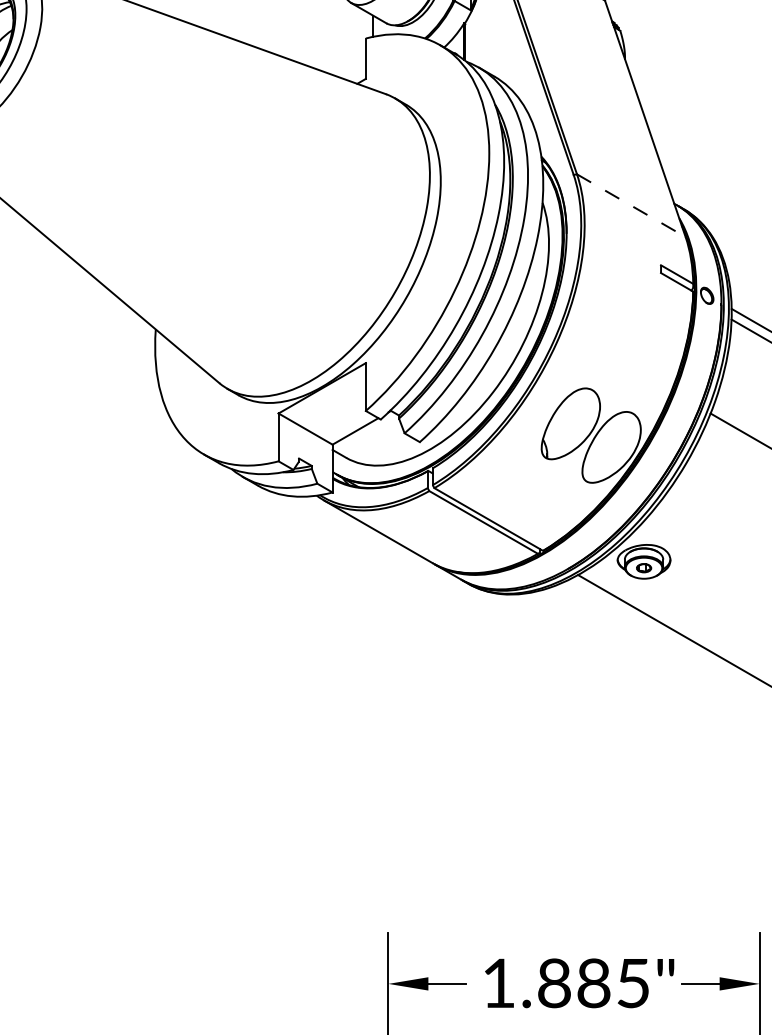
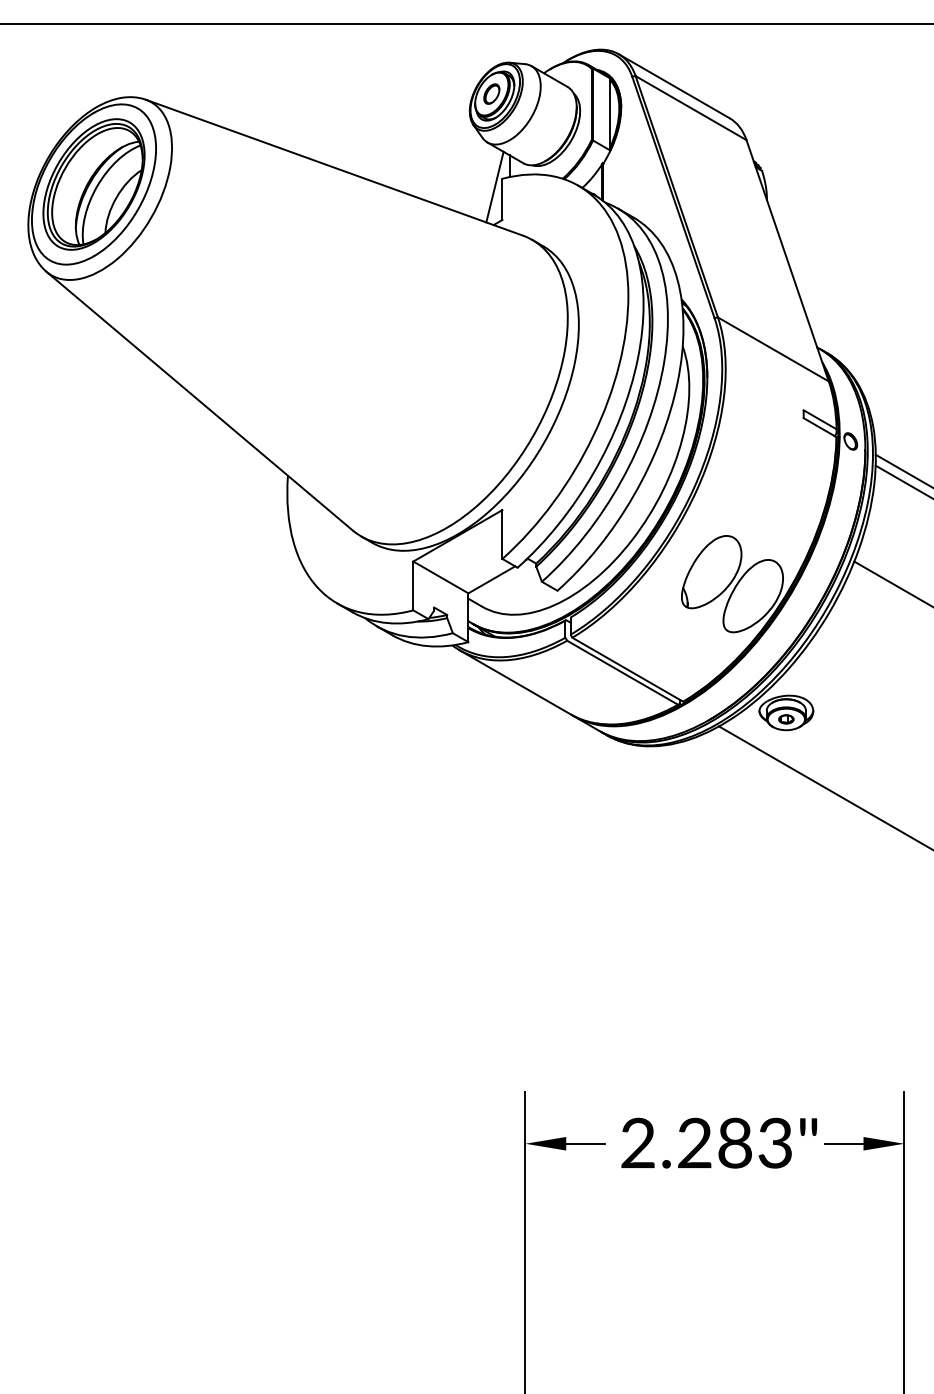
line: (358, 46) -> (494, 186), added
line: (631, 205) -> (773, 349), dashed -> solid
text: (565, 982) -> (706, 1142), 1.885" -> 2.283"

